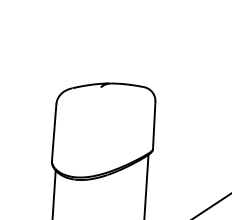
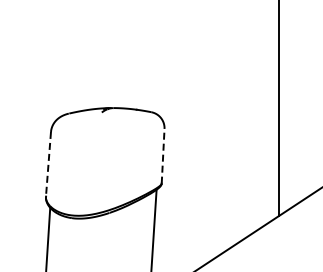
line: (154, 124) -> (163, 155), solid -> dashed
line: (54, 132) -> (48, 164), solid -> dashed

